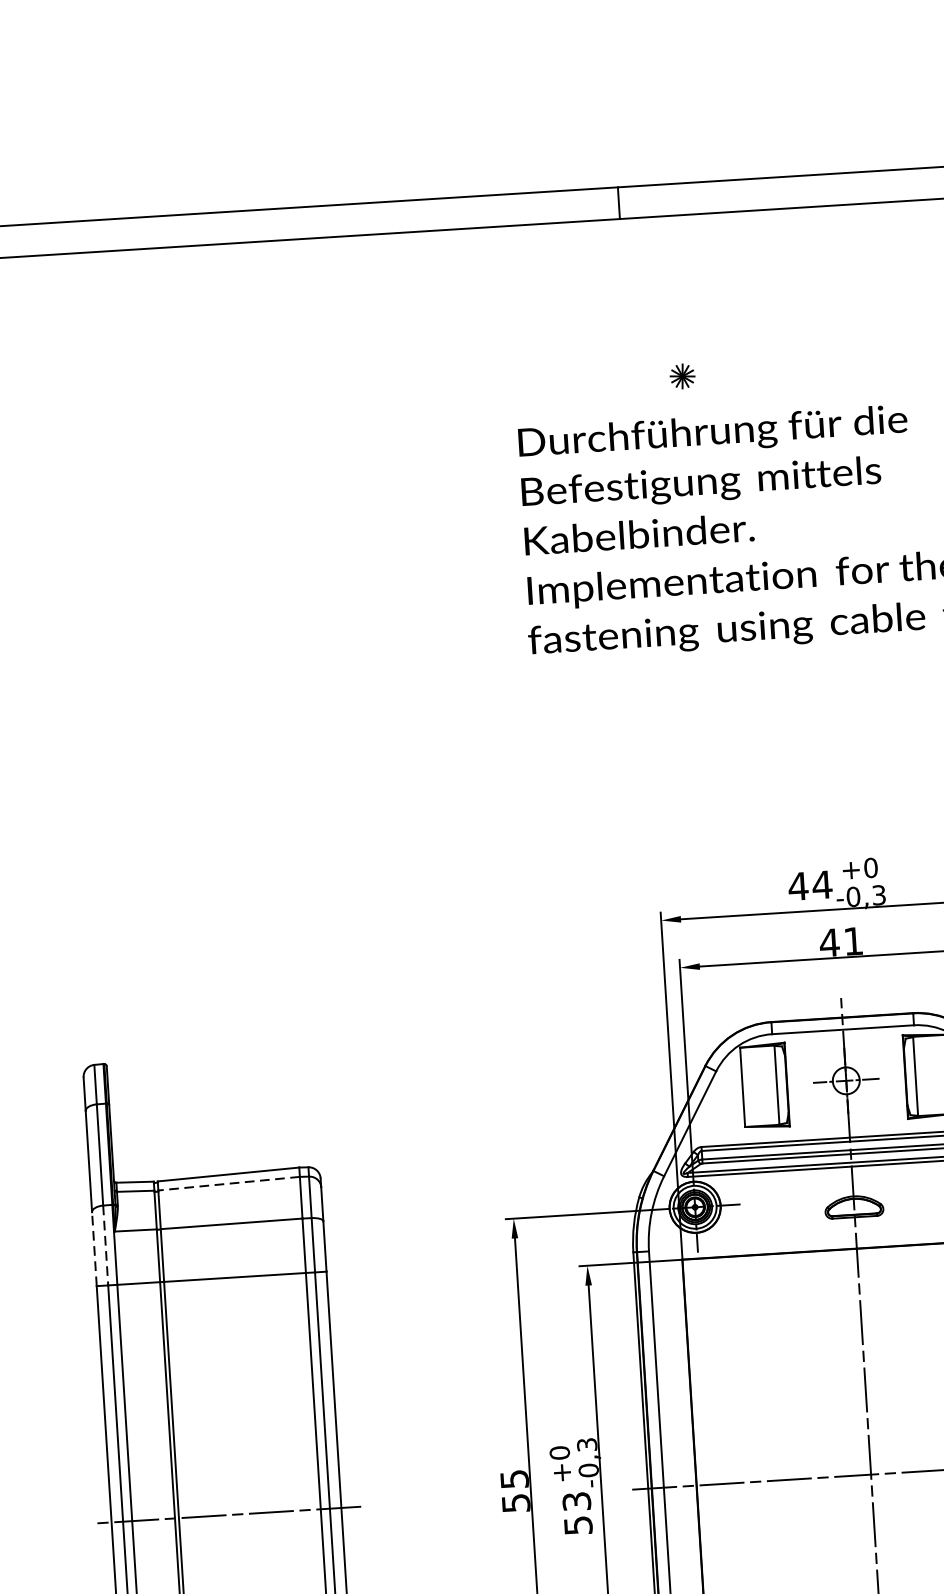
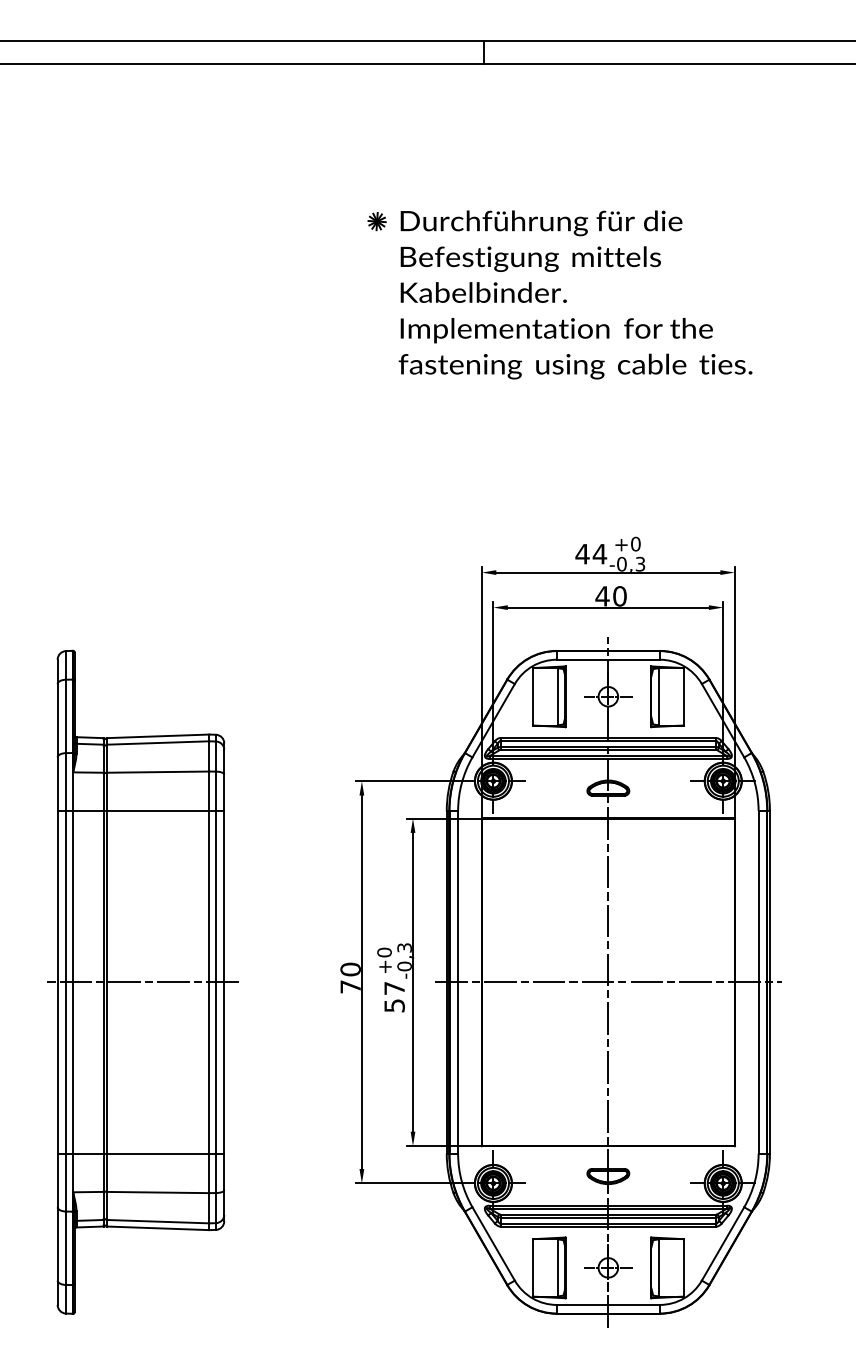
part: (681, 376) -> (376, 221), moved
text: (852, 941) -> (619, 596), 41 -> 40
line: (228, 1184) -> (157, 743), dashed -> solid
line: (105, 1246) -> (65, 782), dashed -> solid
line: (94, 1249) -> (57, 784), dashed -> solid
text: (515, 1490) -> (350, 977), 55 -> 70
text: (576, 1501) -> (394, 988), 53 -> 57

